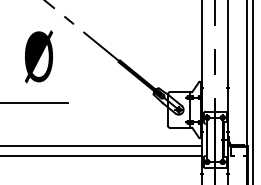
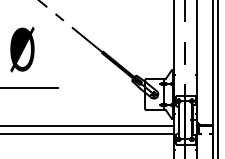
text: (39, 56) -> (22, 49), moved

